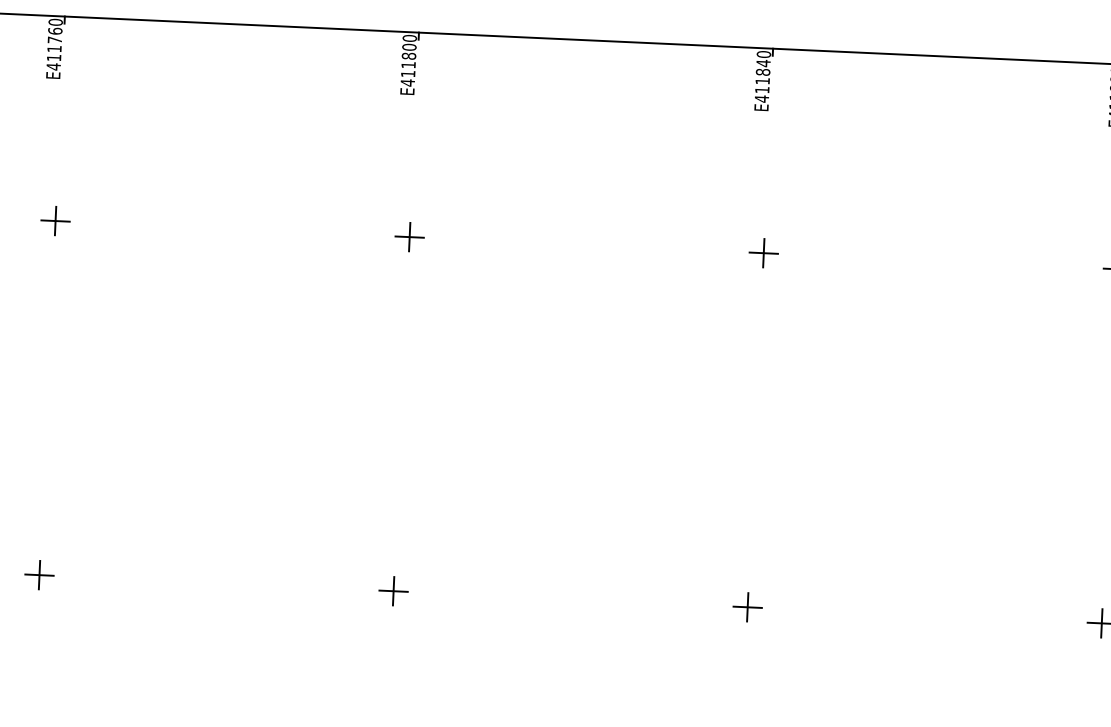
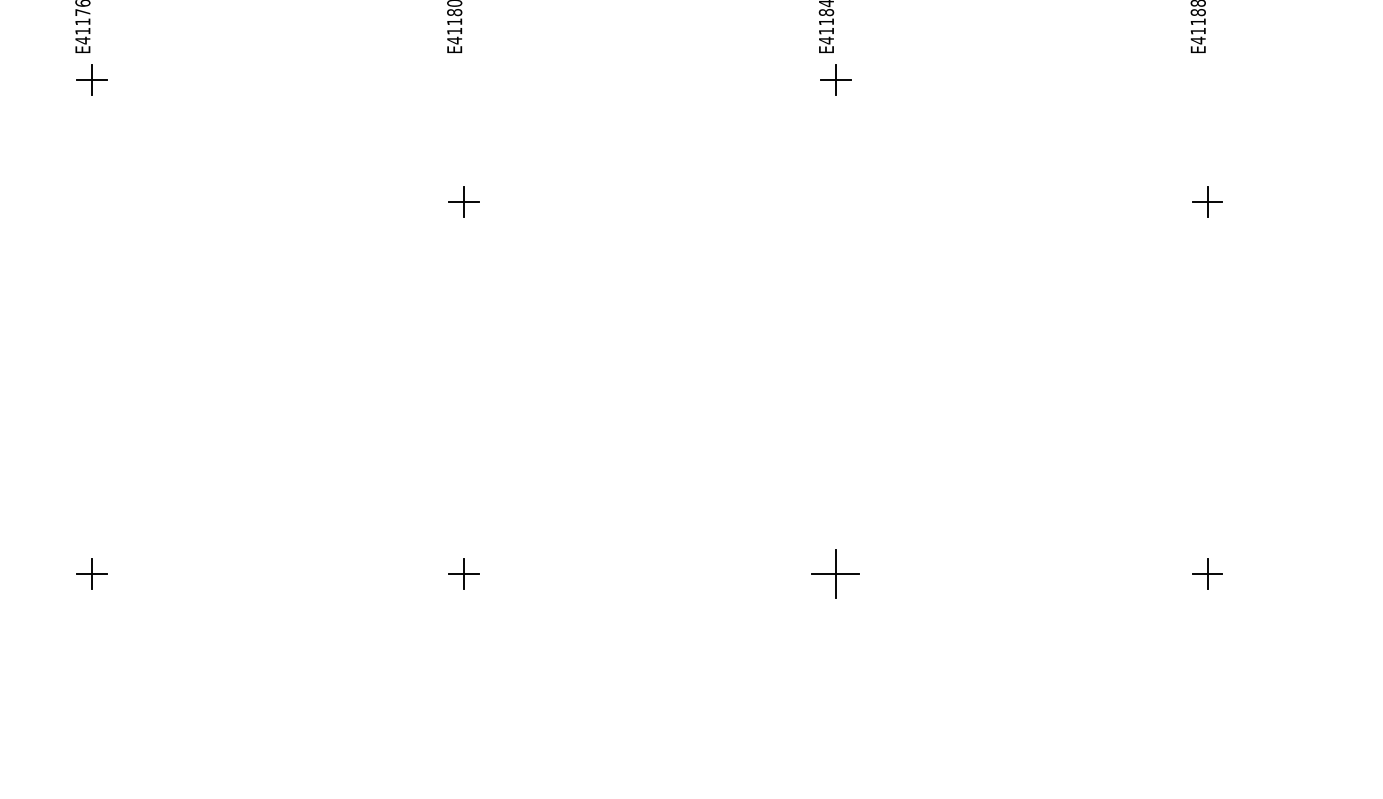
part: (54, 220) -> (91, 79), moved
part: (763, 252) -> (835, 79), moved
part: (747, 606) -> (835, 573), size x1.6

